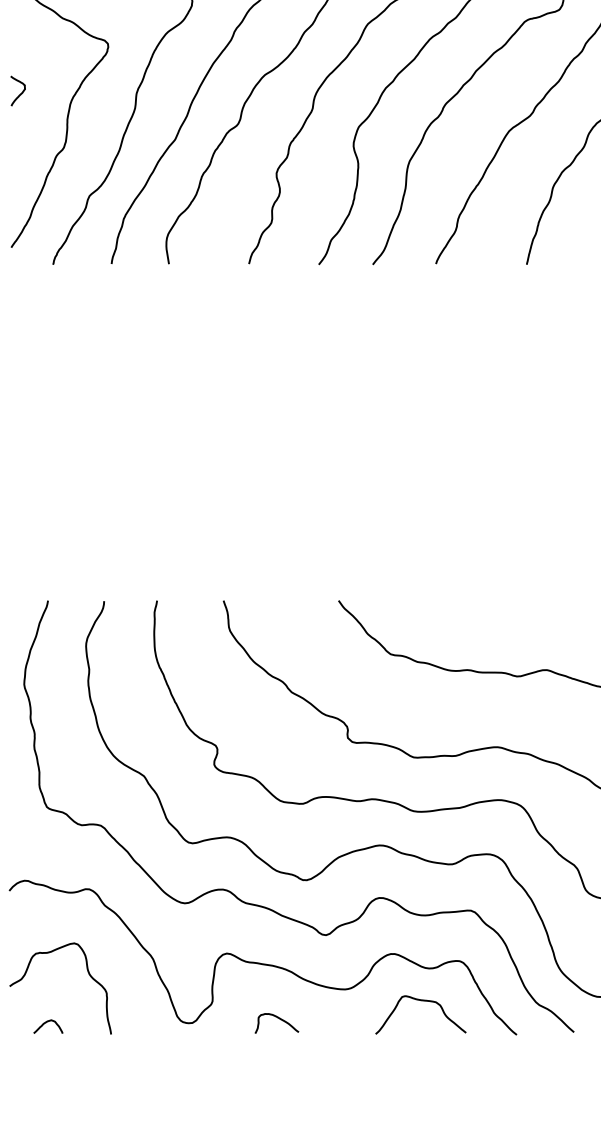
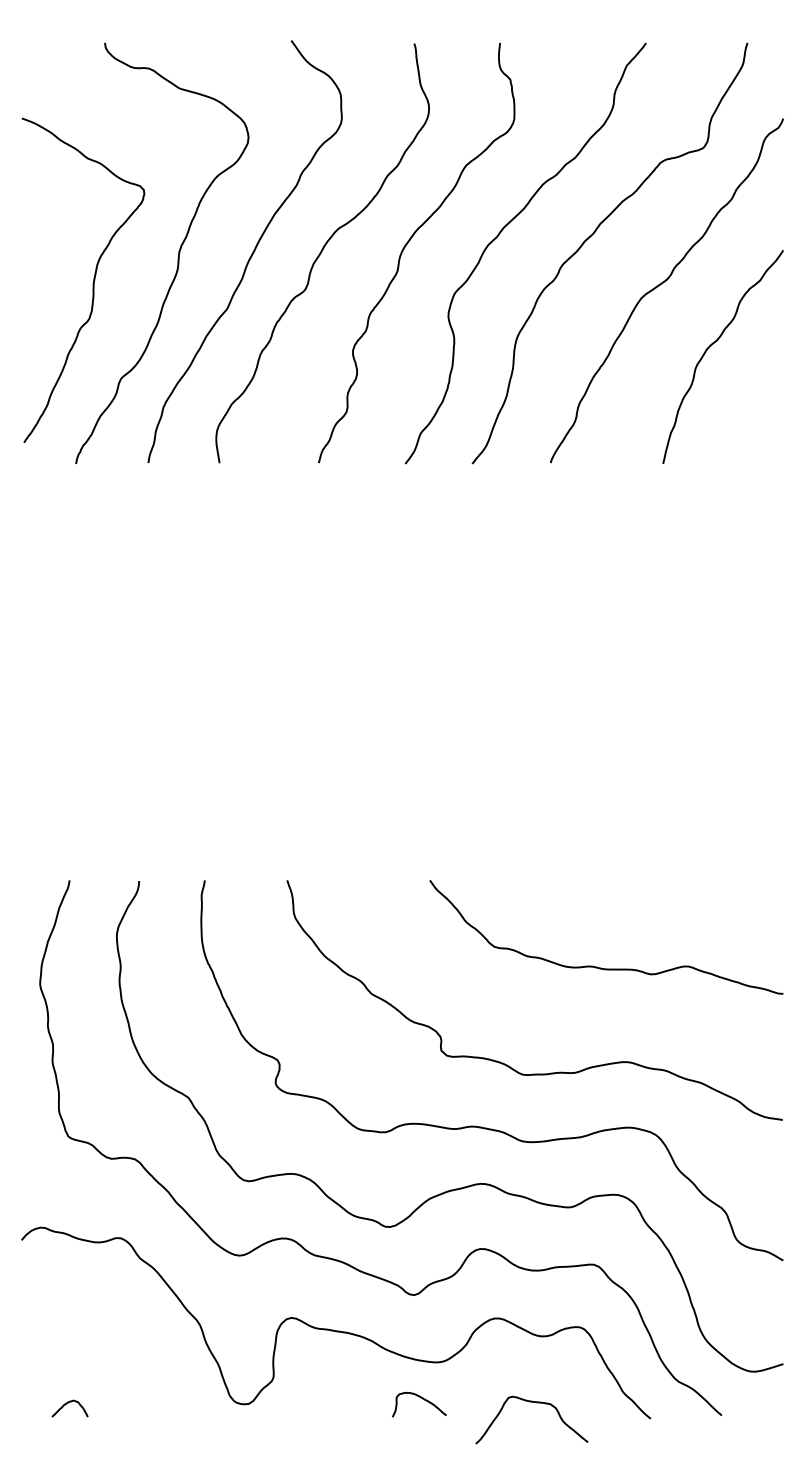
curve: (20, 93) -> (35, 251), removed
curve: (89, 975) -> (120, 1344), removed
curve: (424, 1001) -> (536, 1403), moved
curve: (279, 1019) -> (422, 1399), moved

